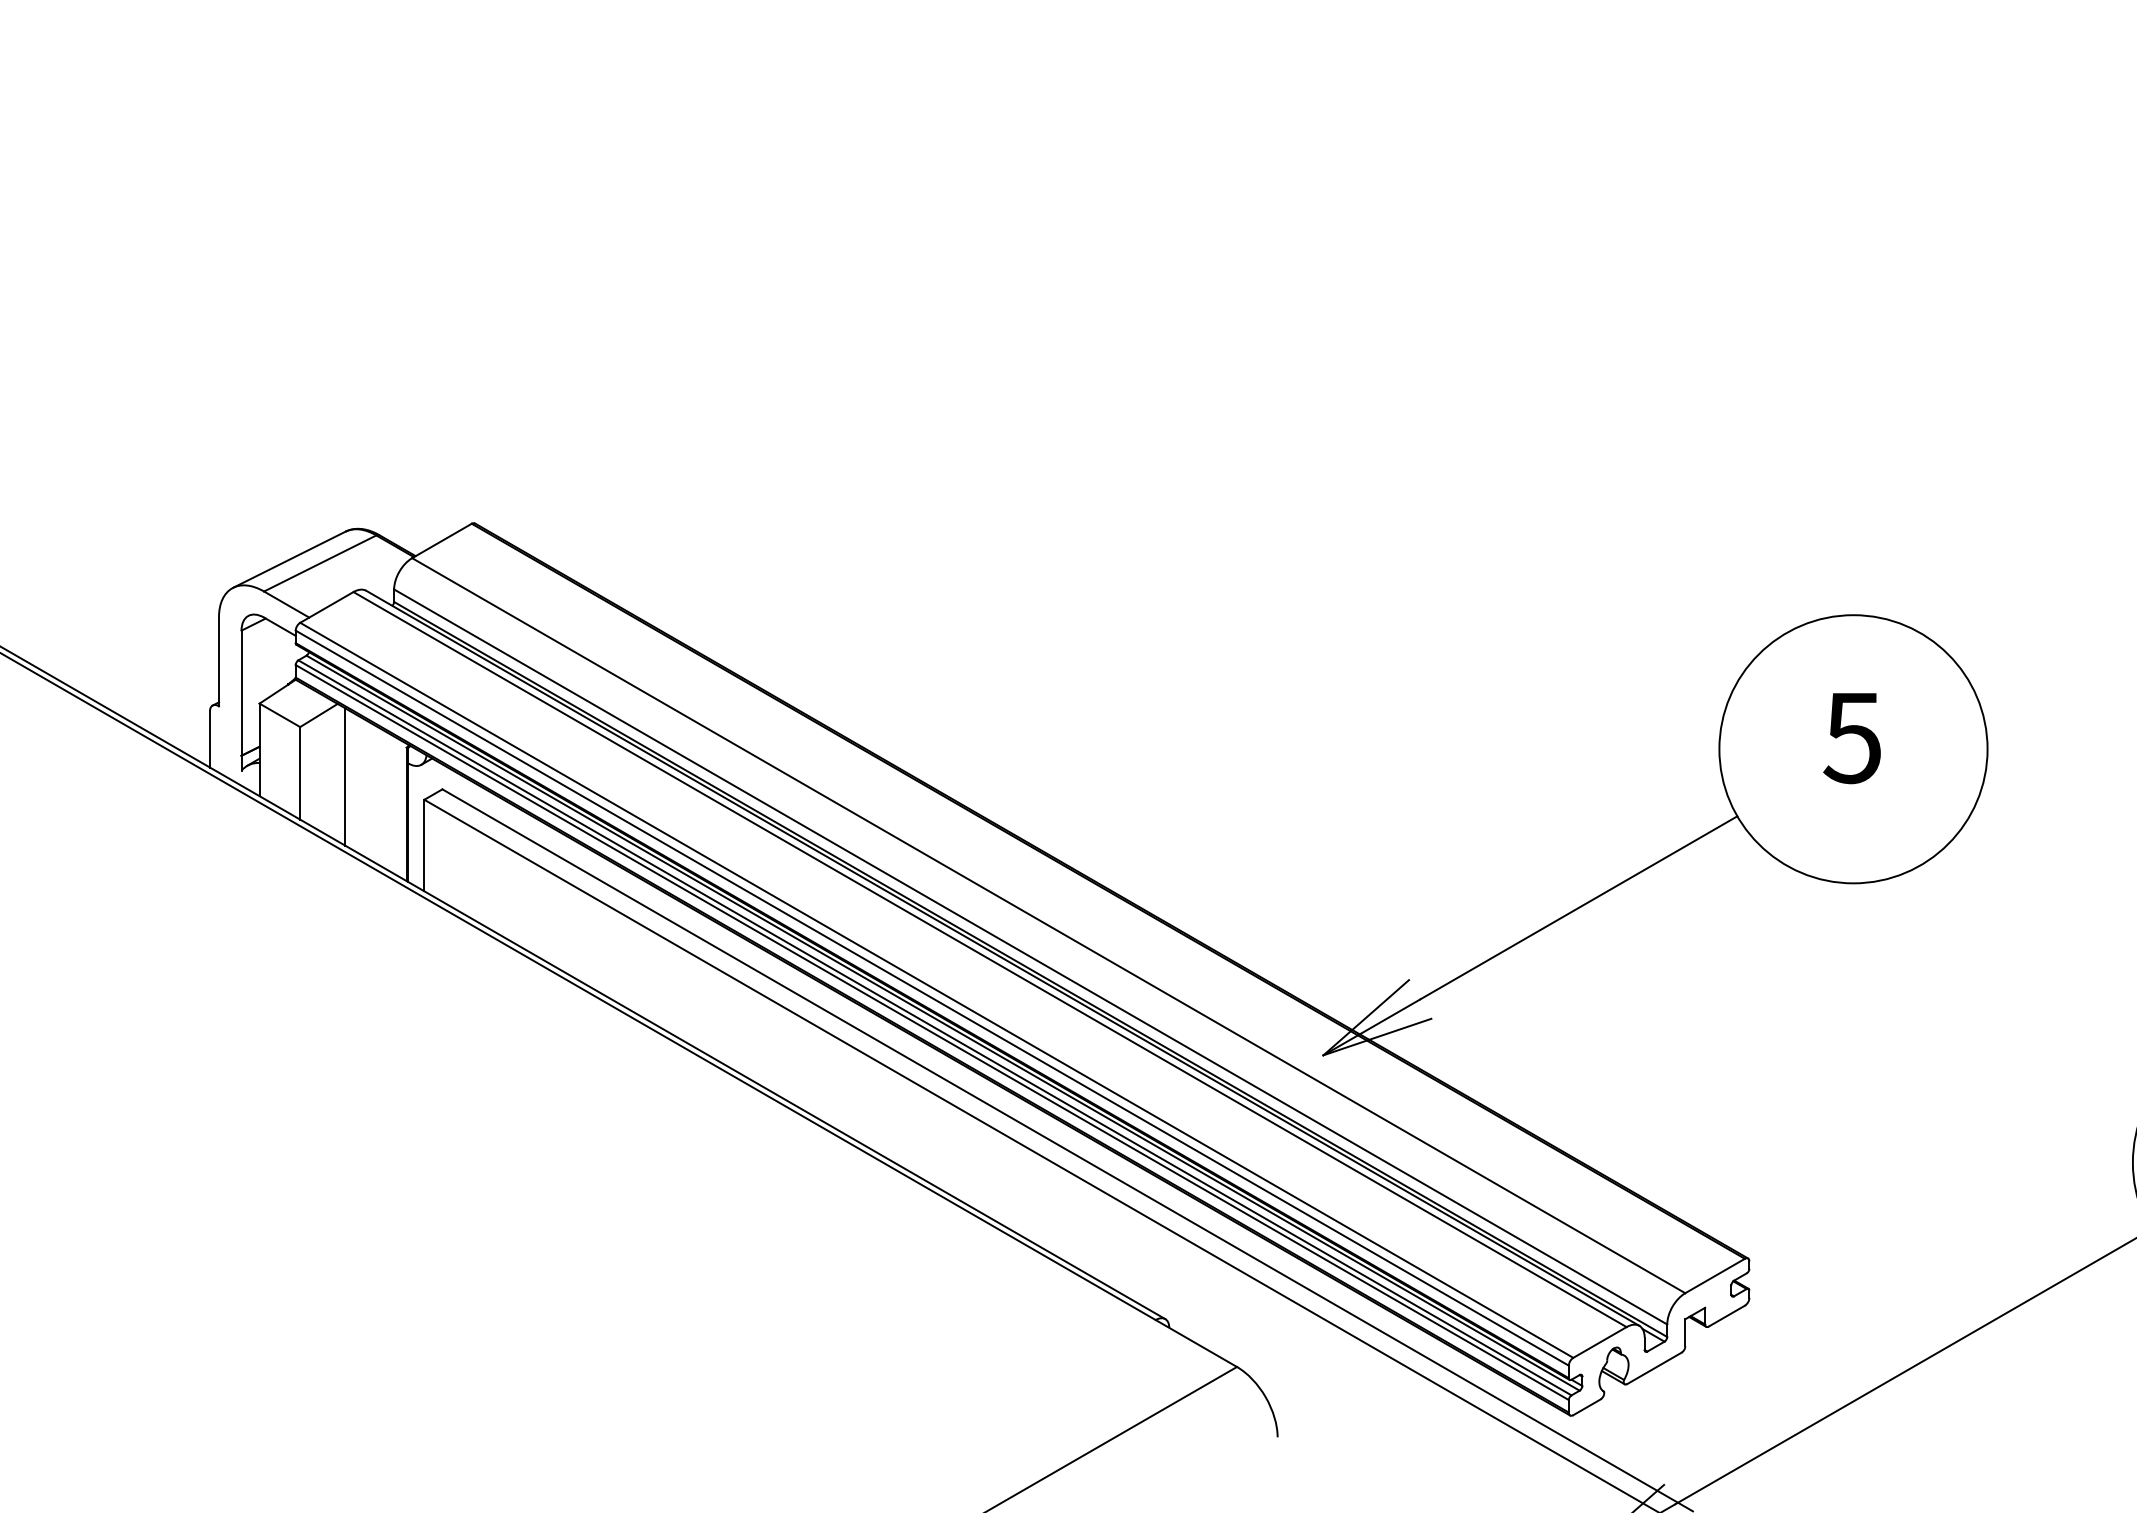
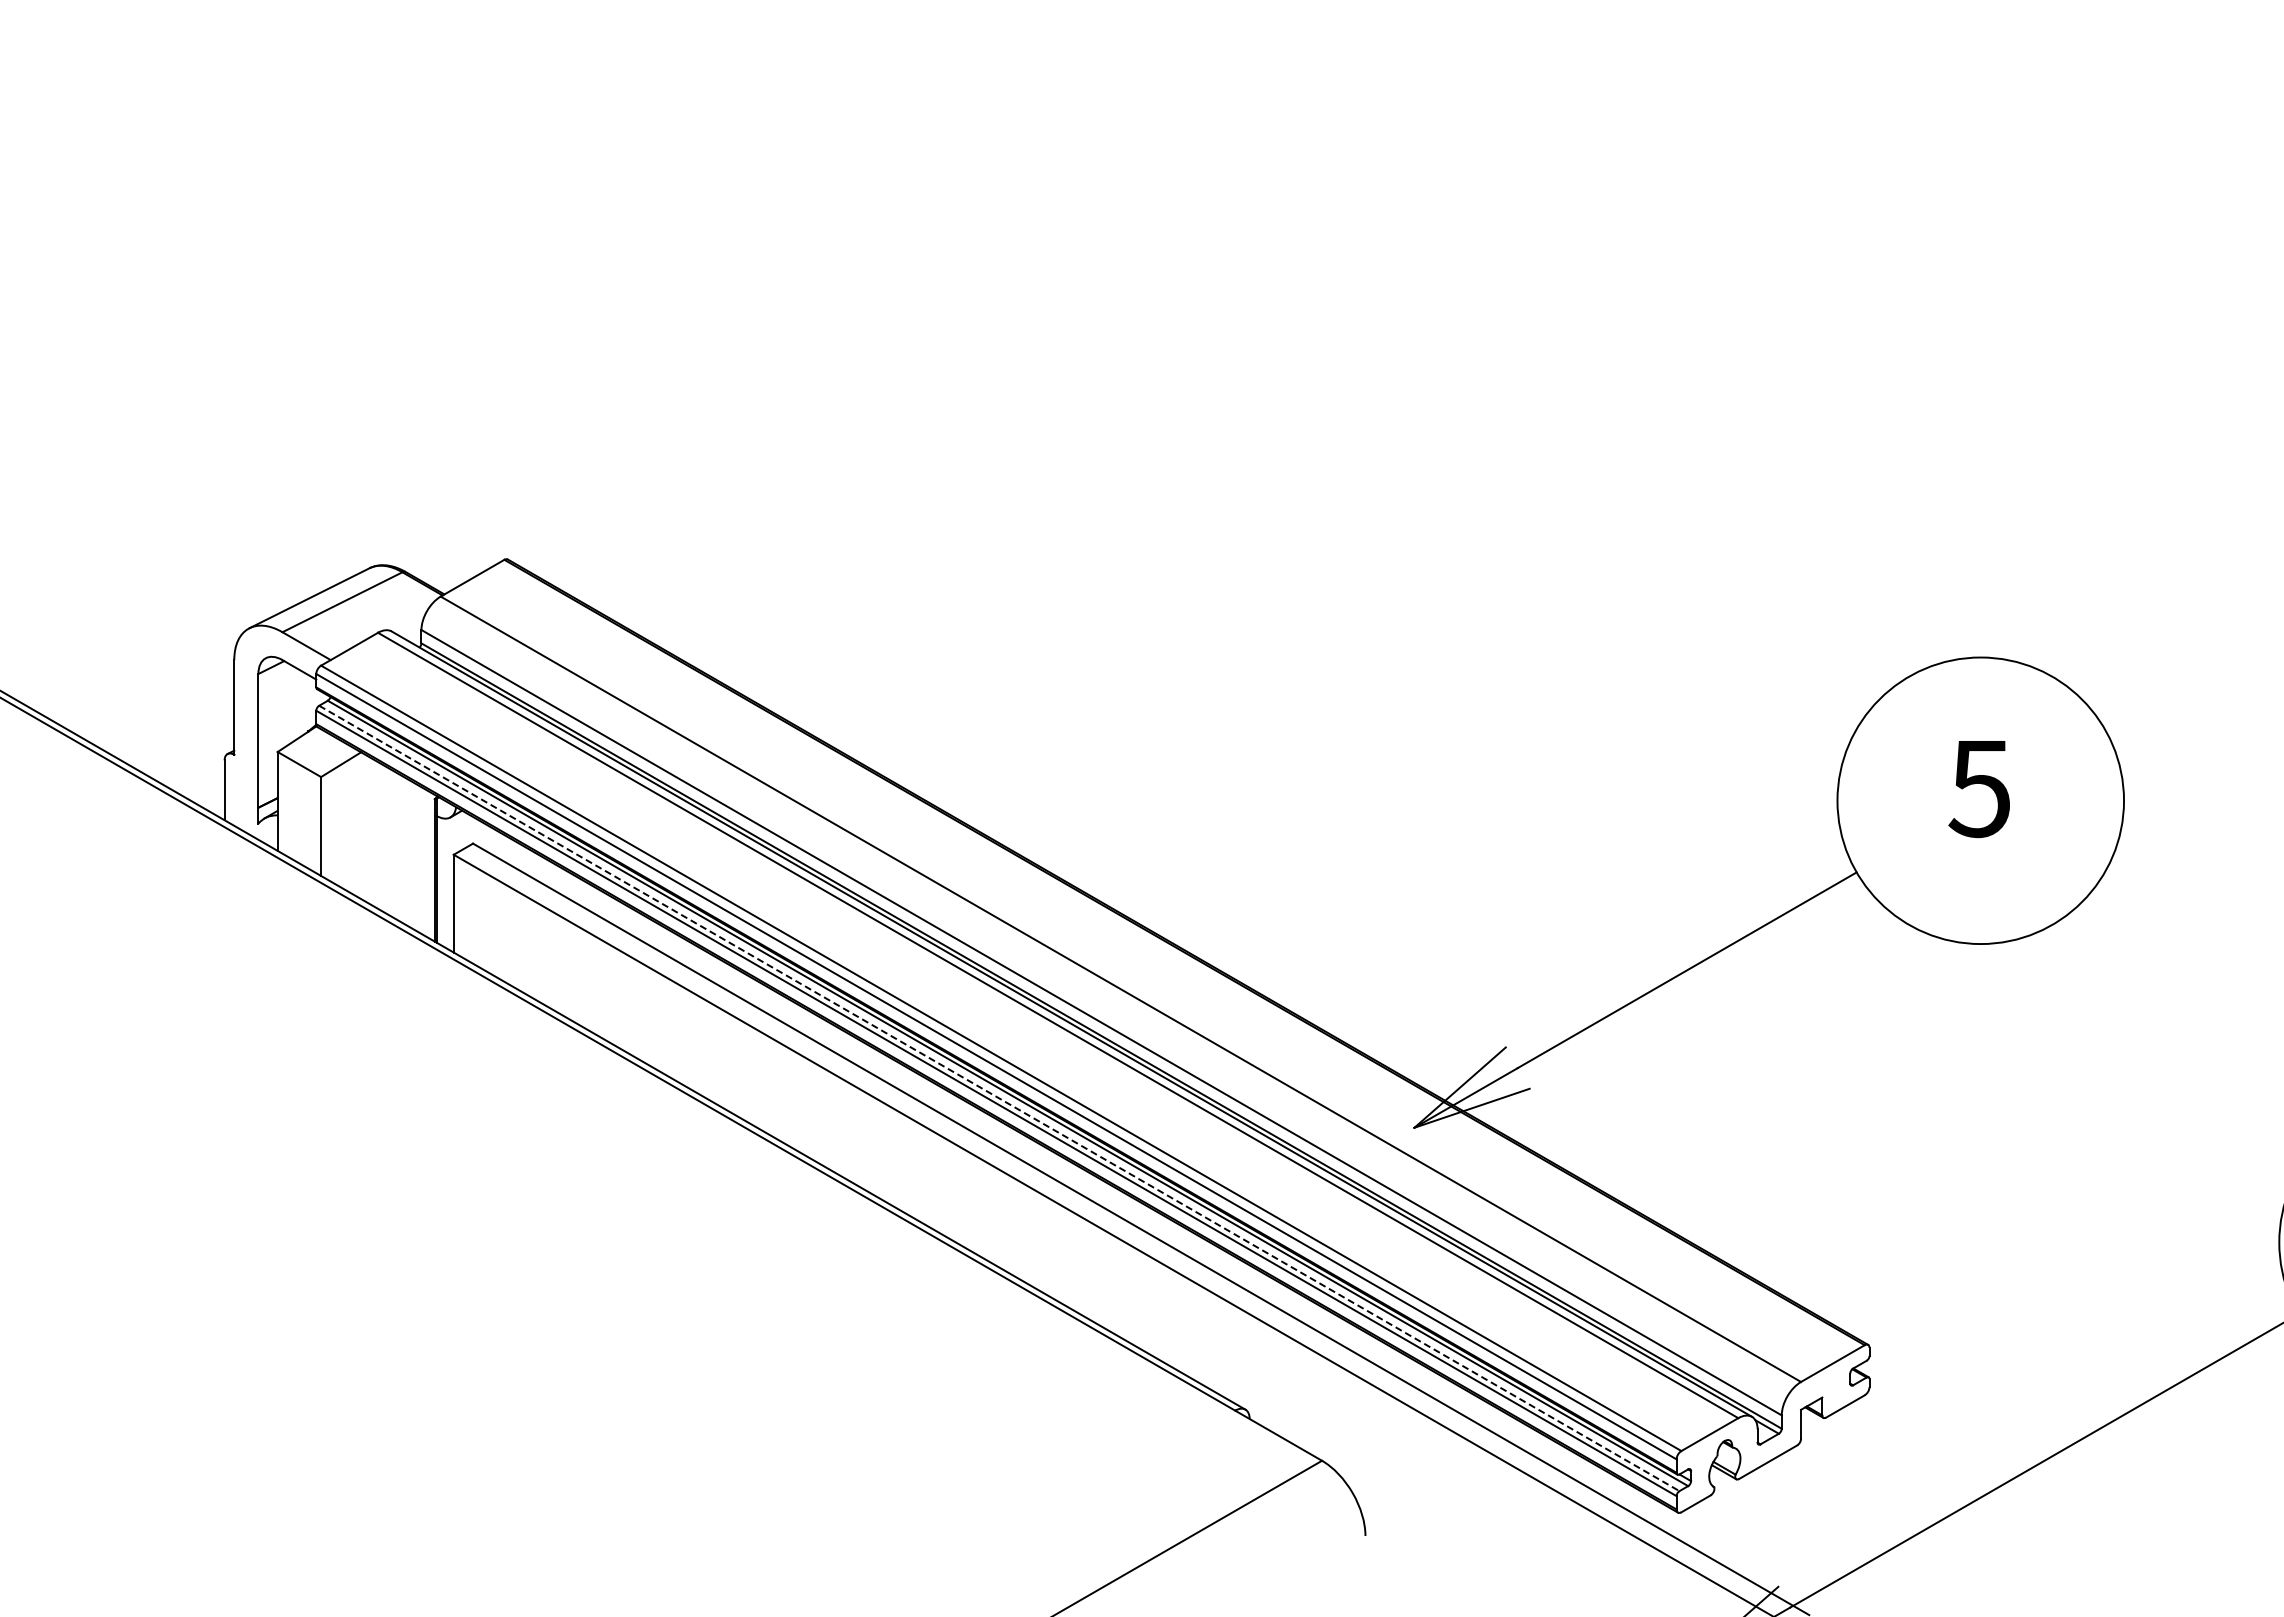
line: (345, 777) -> (369, 830), removed
line: (935, 1027) -> (999, 1098), solid -> dashed

